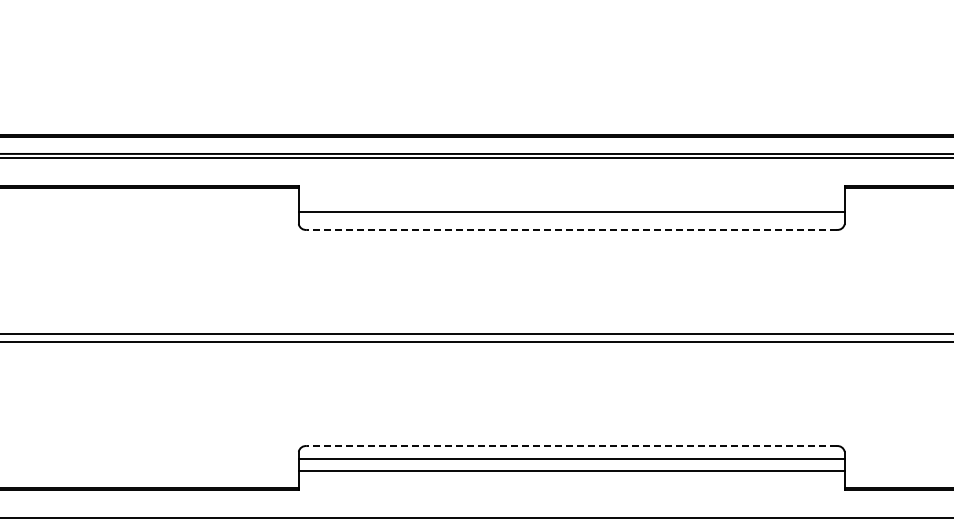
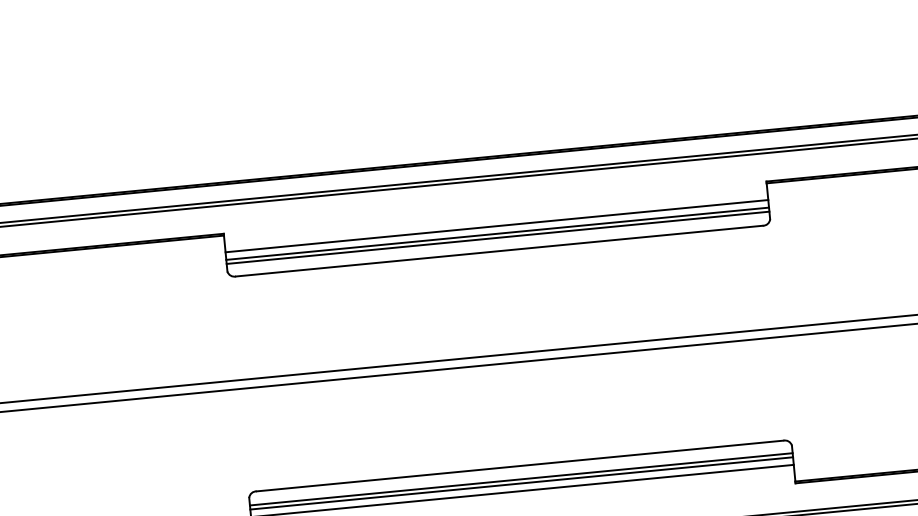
line: (571, 204) -> (496, 225), added
line: (571, 216) -> (497, 237), added
line: (571, 229) -> (499, 250), dashed -> solid
line: (571, 446) -> (519, 466), dashed -> solid
line: (571, 463) -> (521, 483), added

